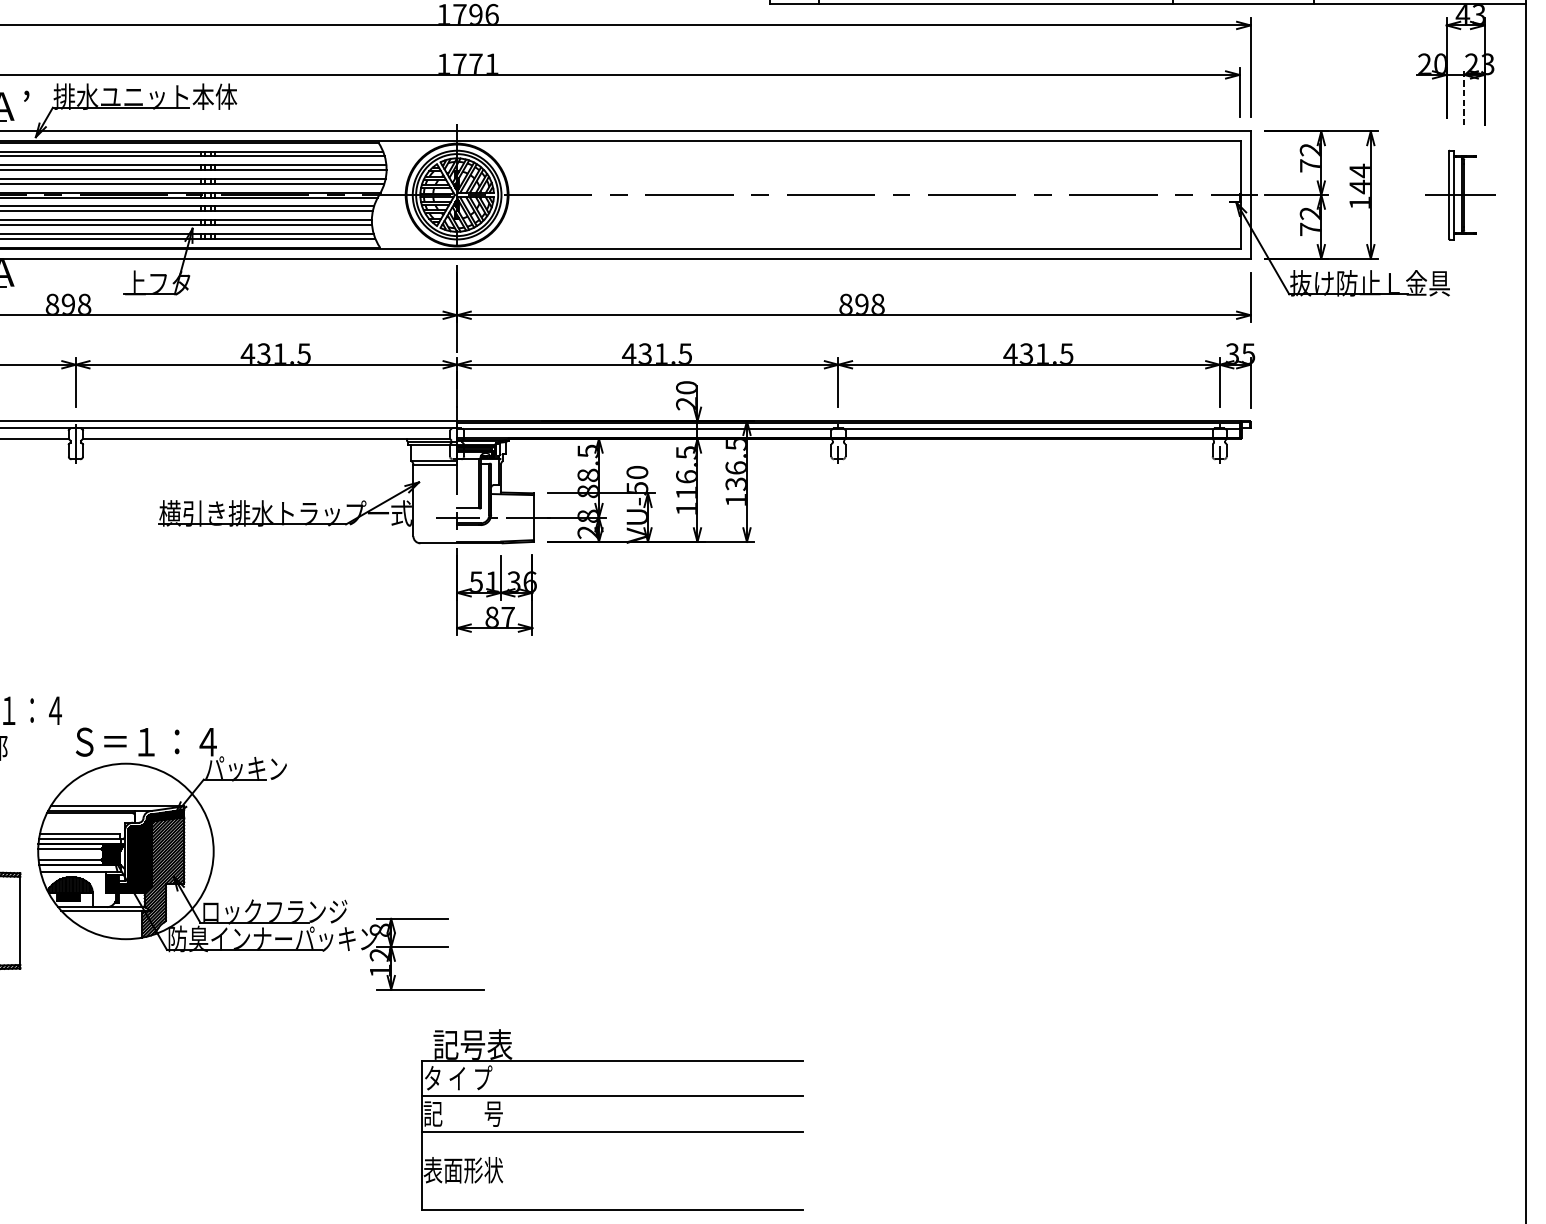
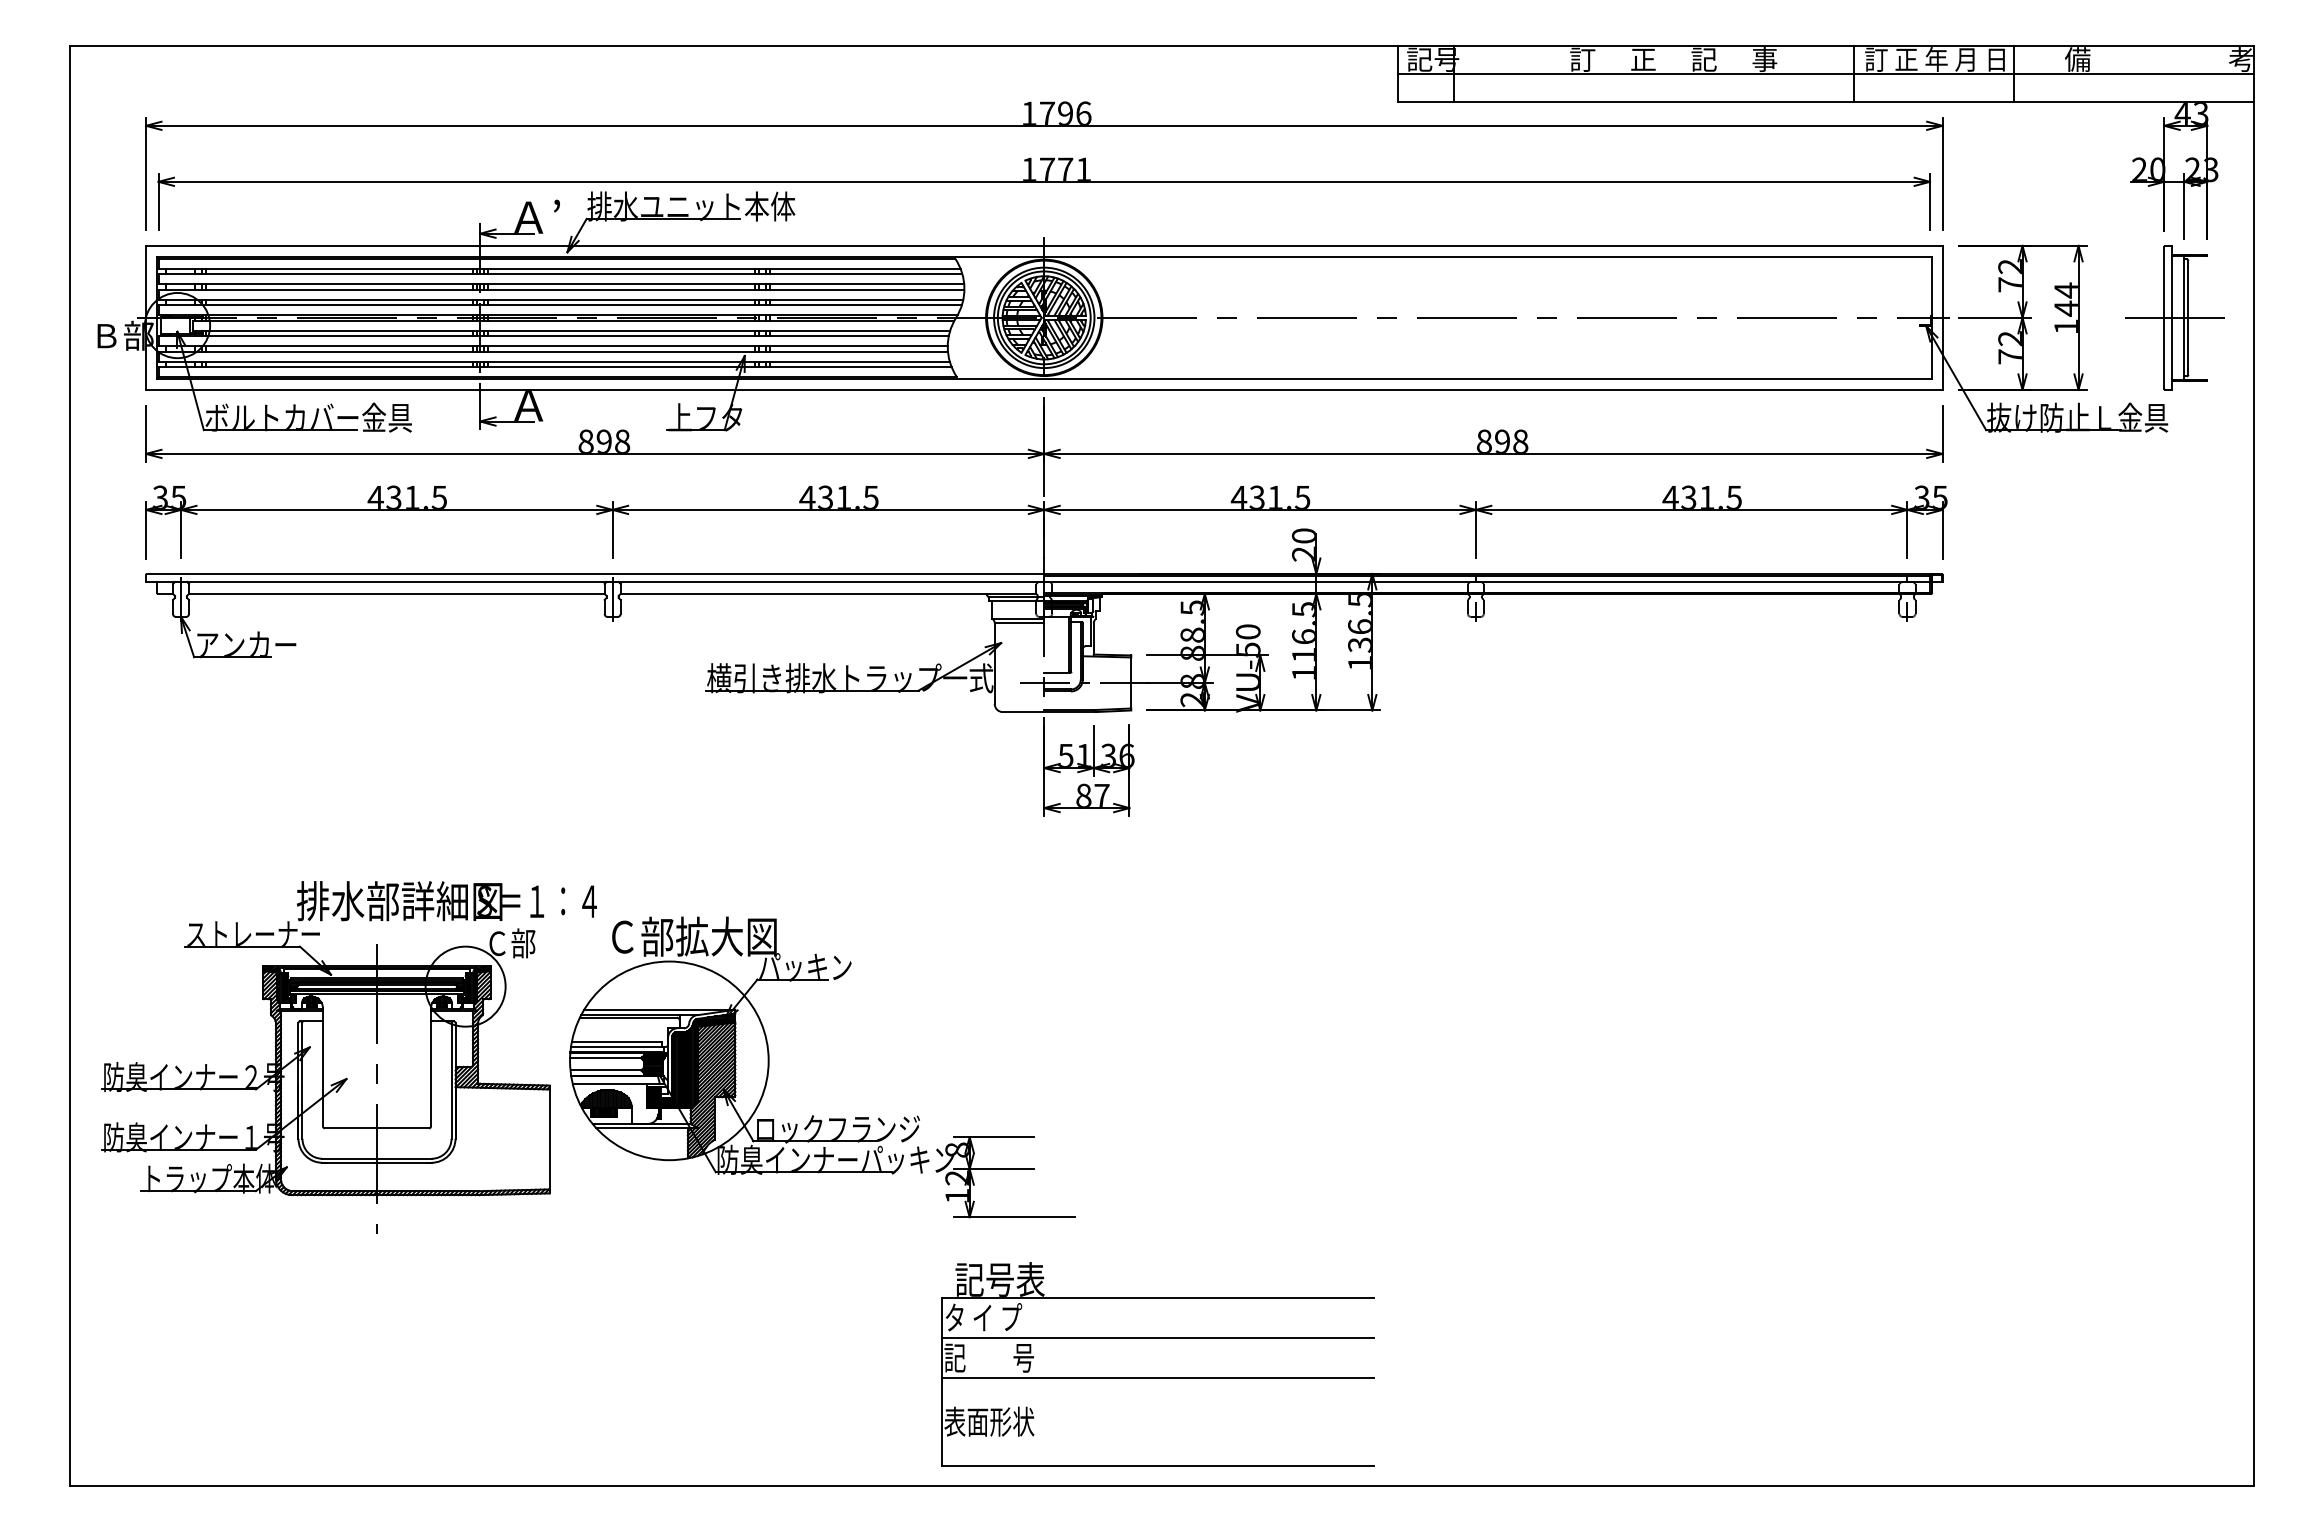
line: (1464, 96) -> (2184, 206), dashed -> solid
part: (1455, 194) -> (2174, 317), size x1.43
text: (148, 741) -> (694, 936), Ｓ＝１：４ -> Ｃ部拡大図
part: (611, 1131) -> (1157, 1377), moved

